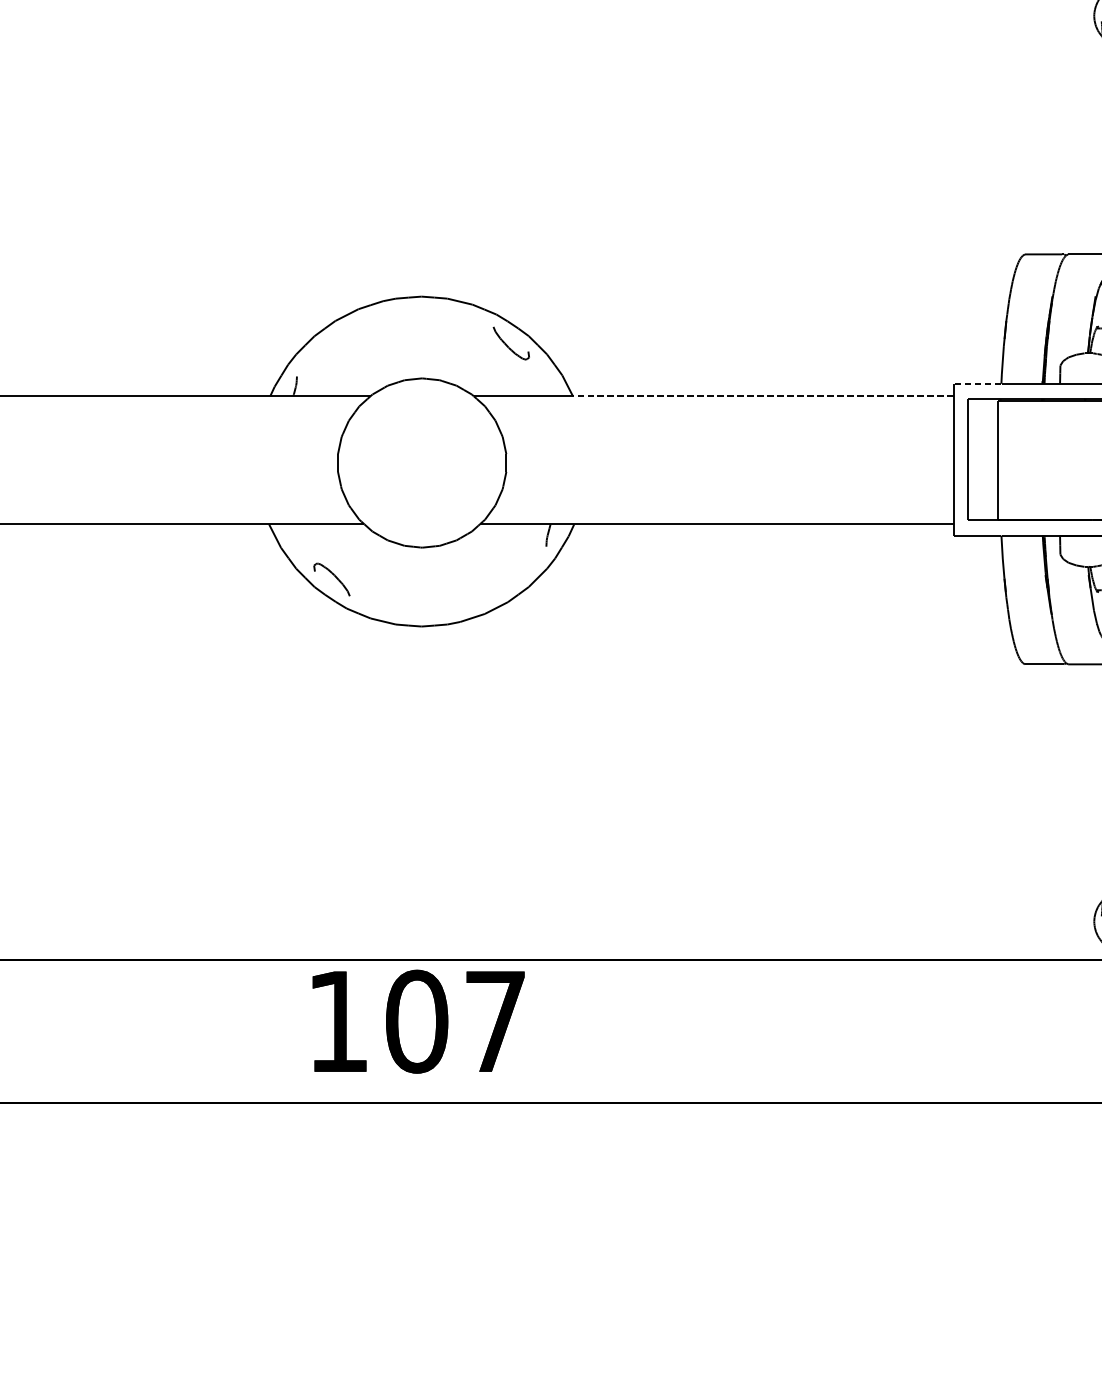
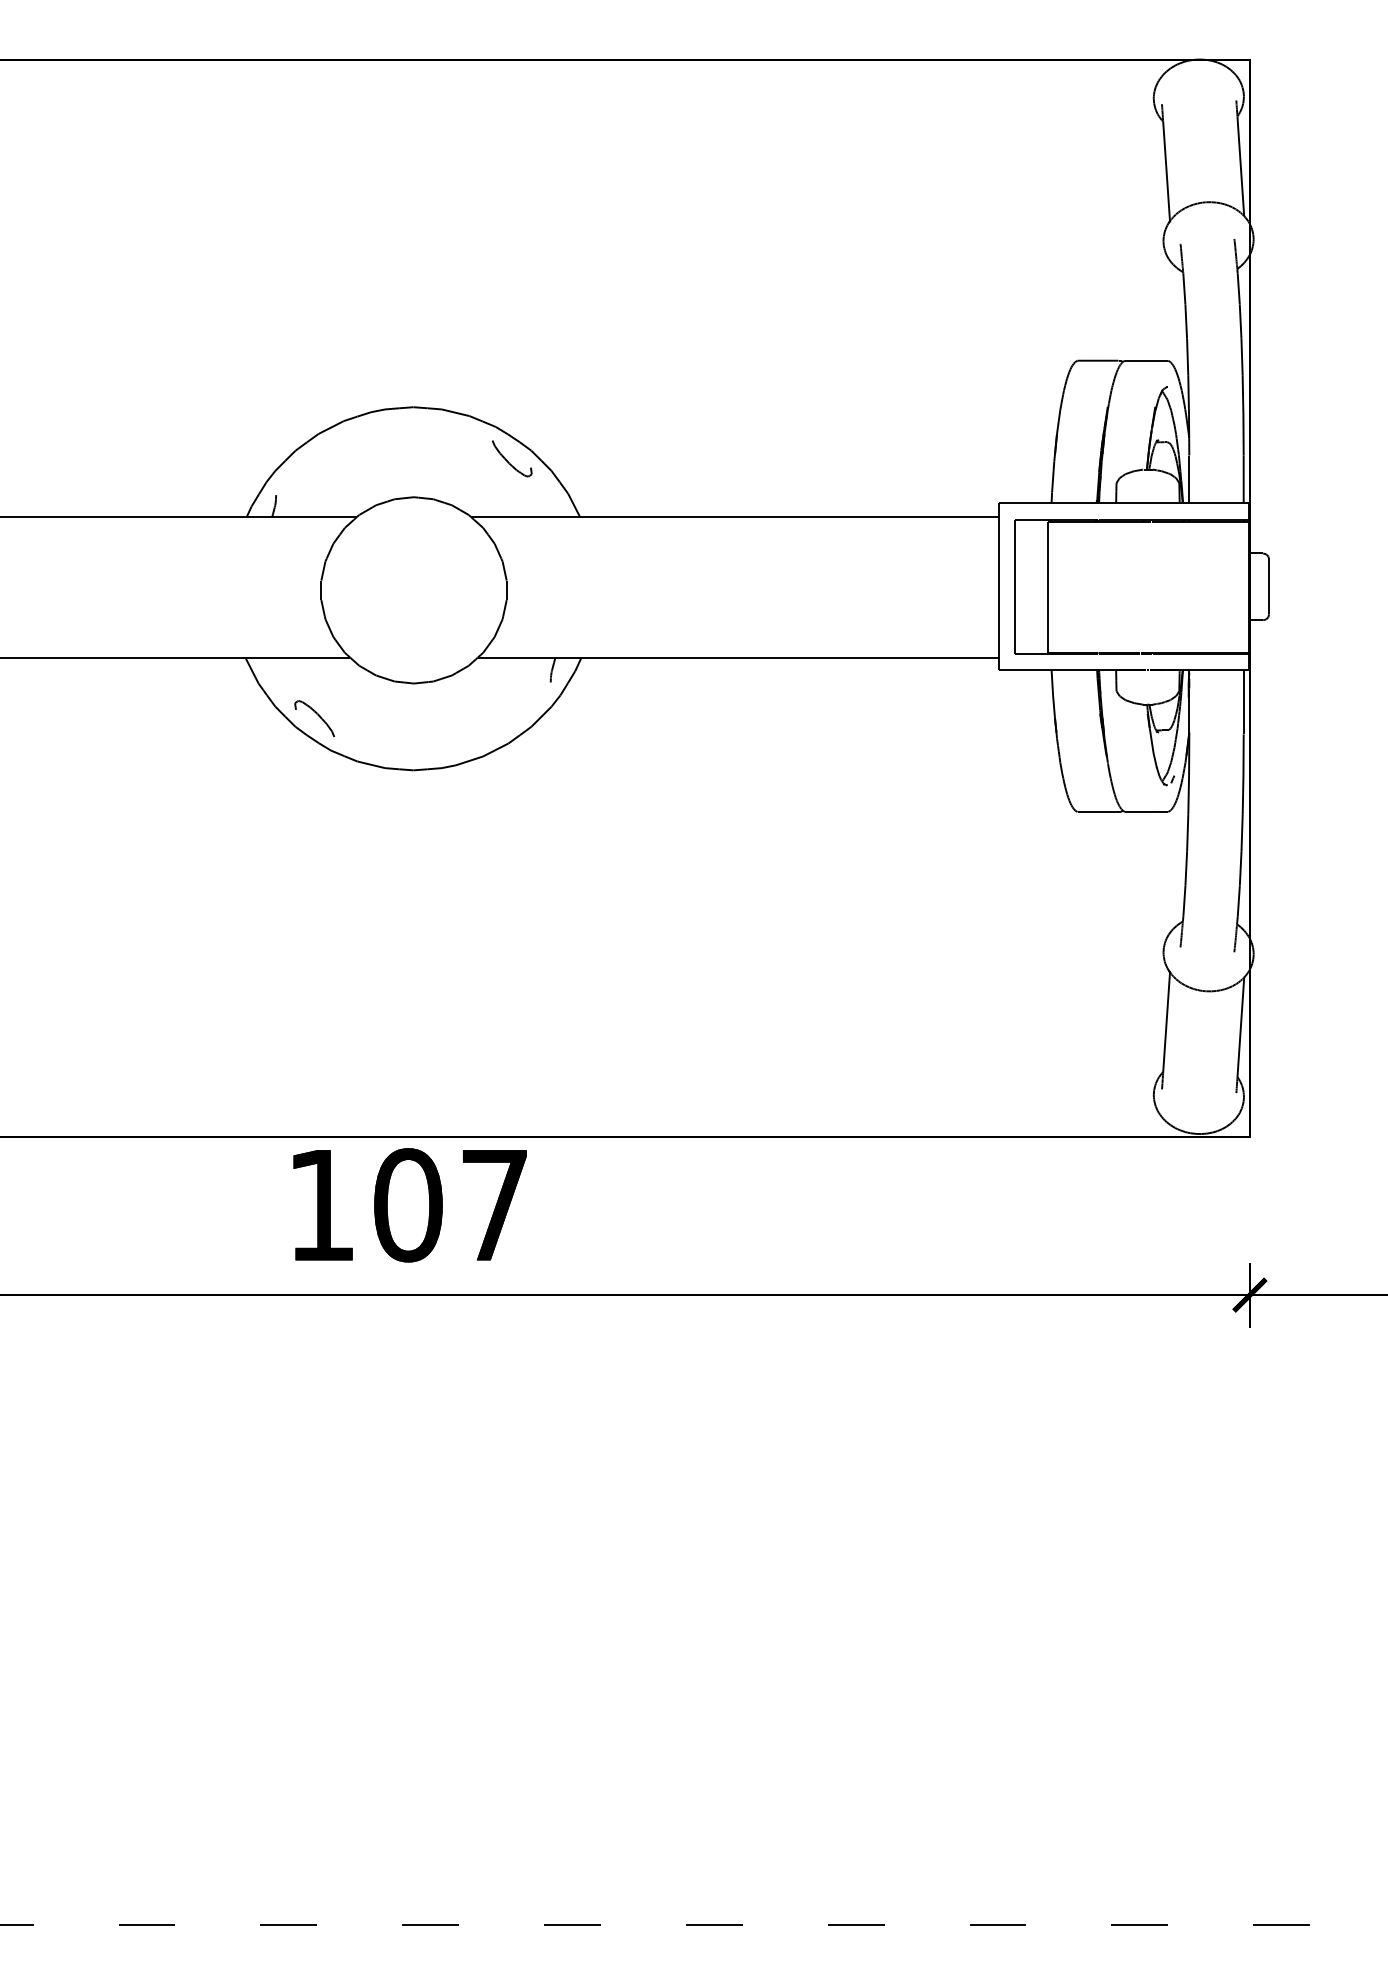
line: (976, 384) -> (1024, 503), dashed -> solid
line: (763, 395) -> (789, 516), dashed -> solid

